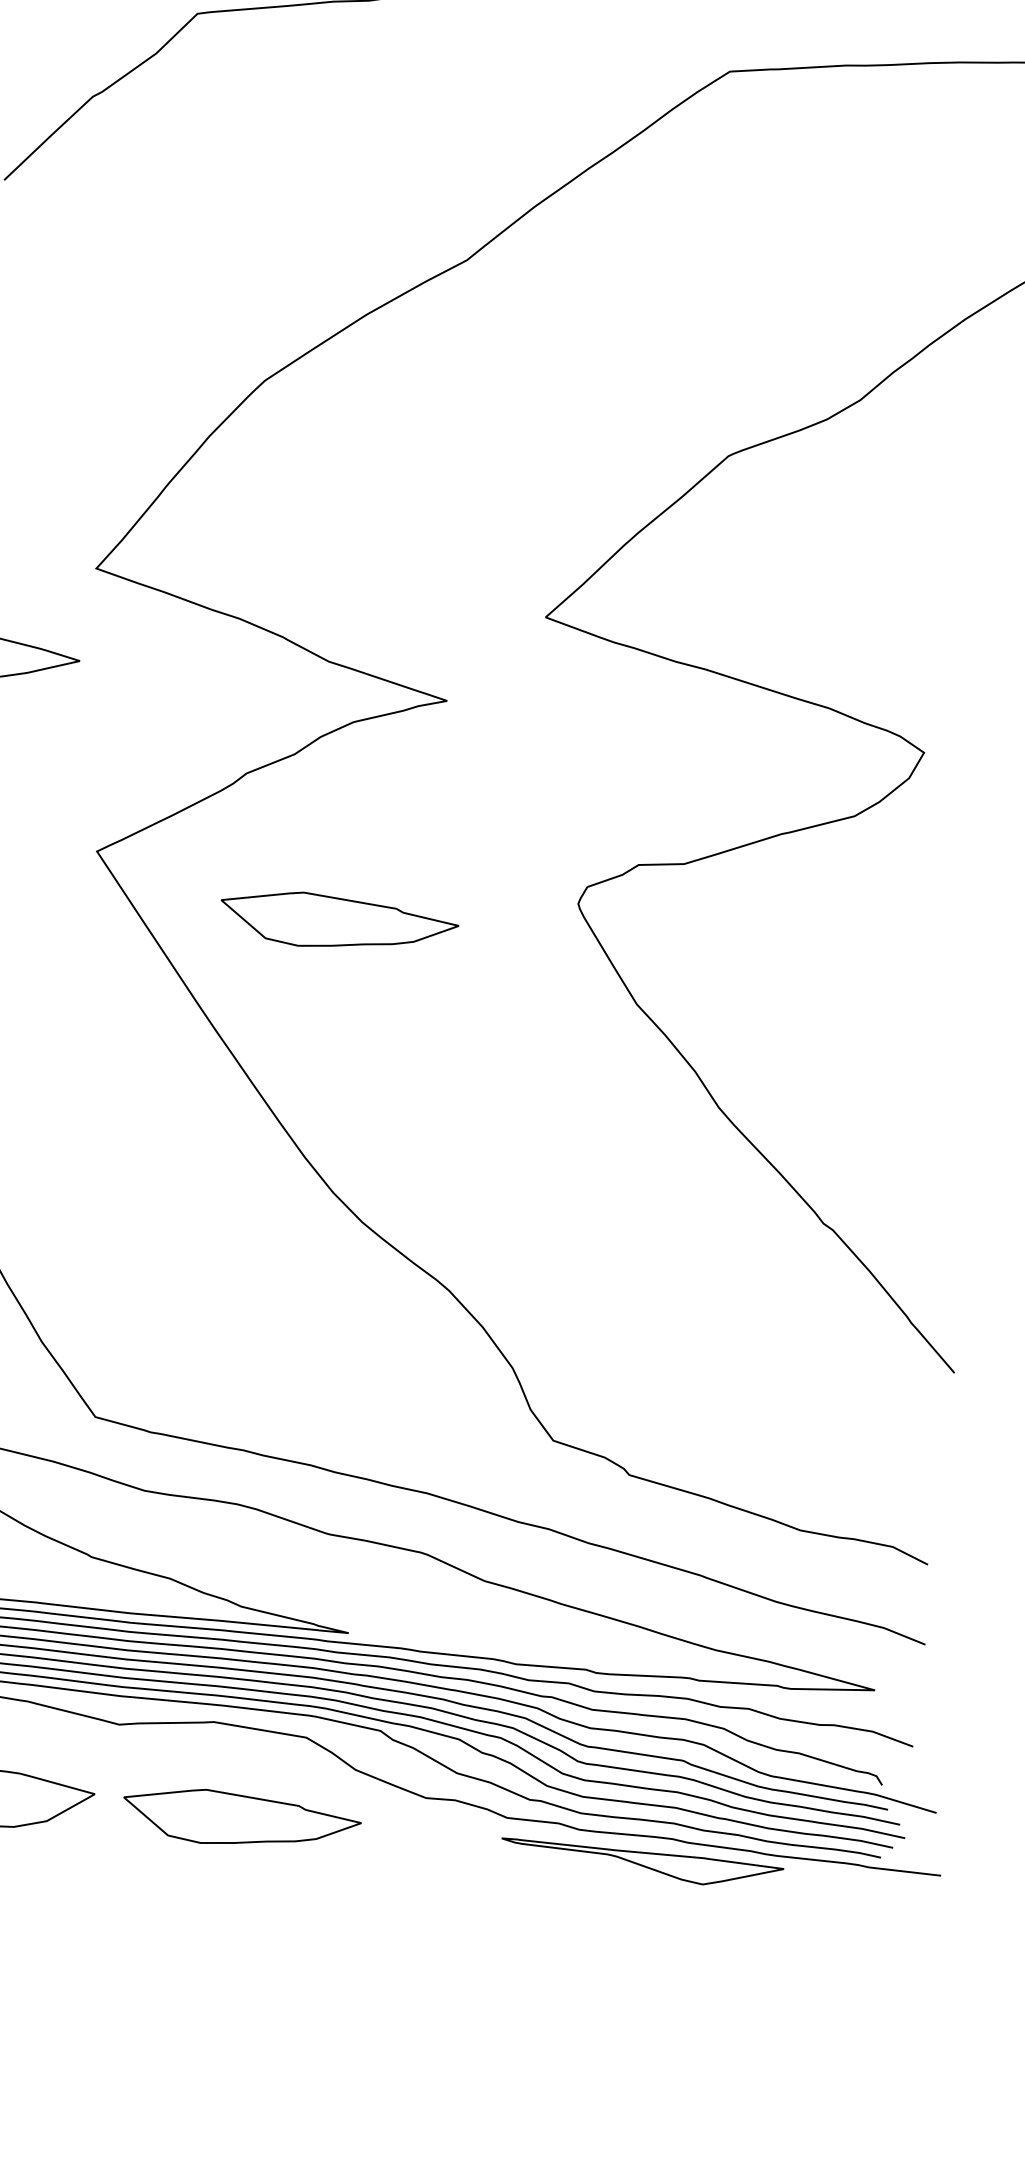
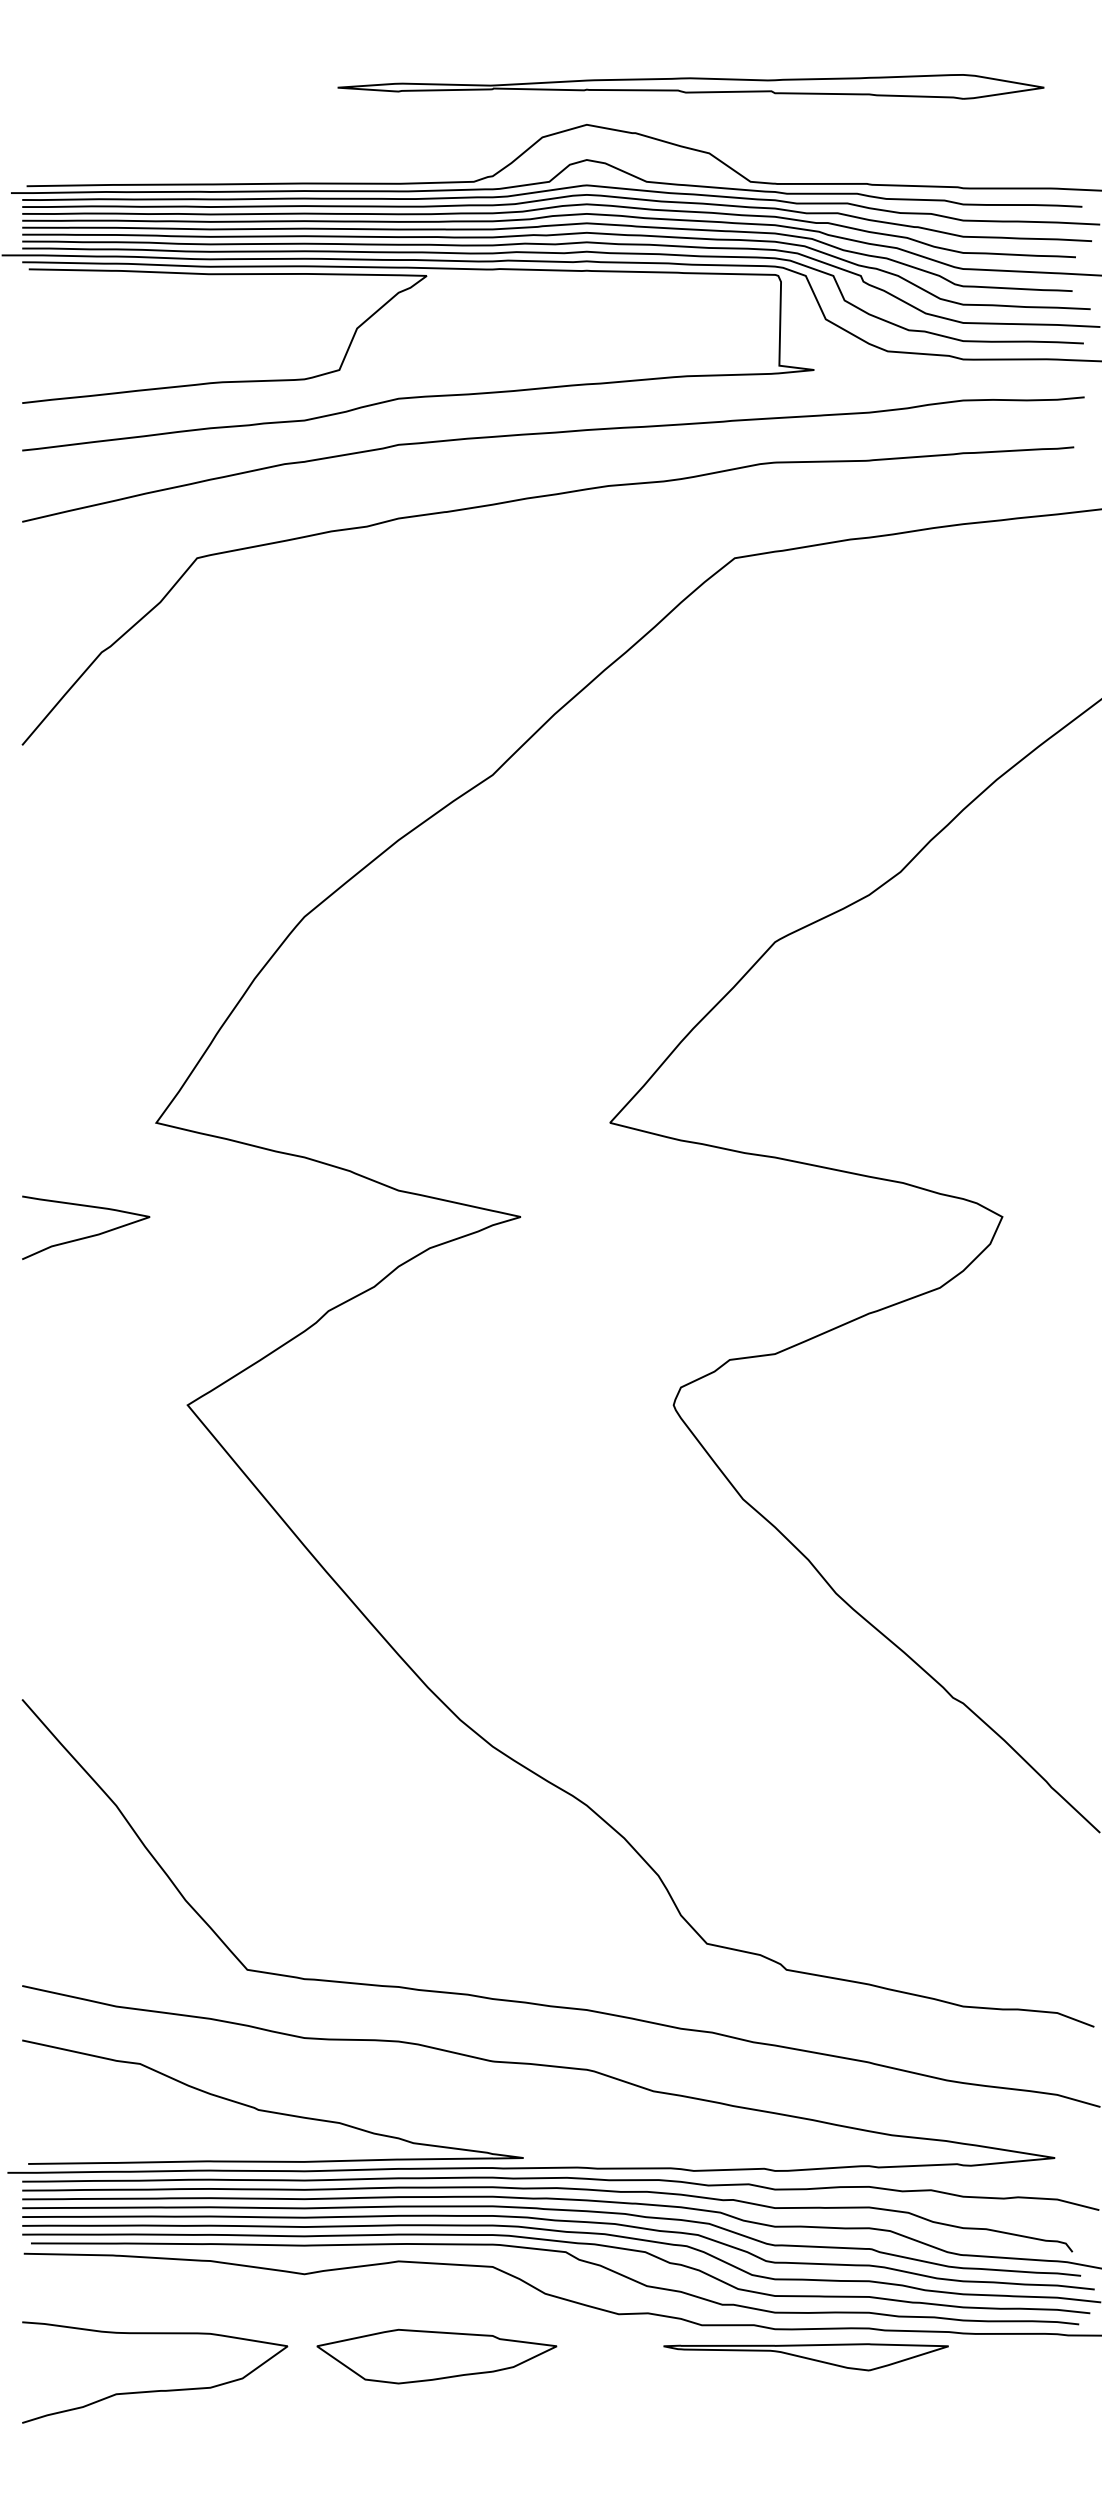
part: (338, 923) -> (436, 1450), removed
part: (641, 1864) -> (805, 2357), moved

